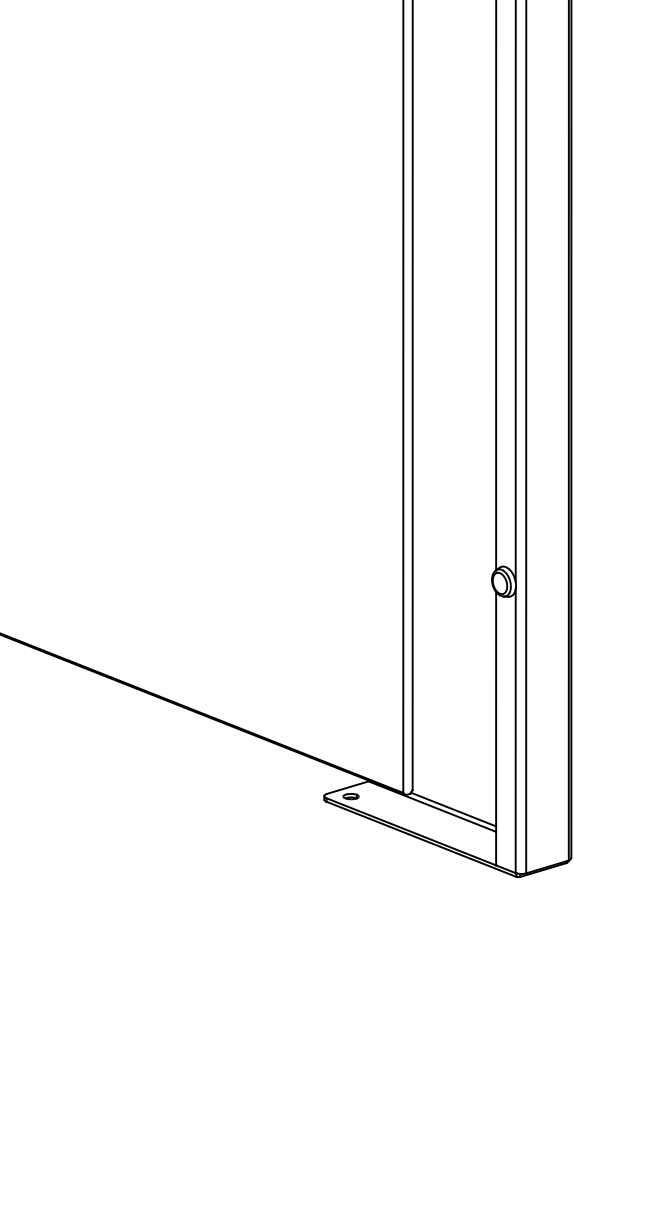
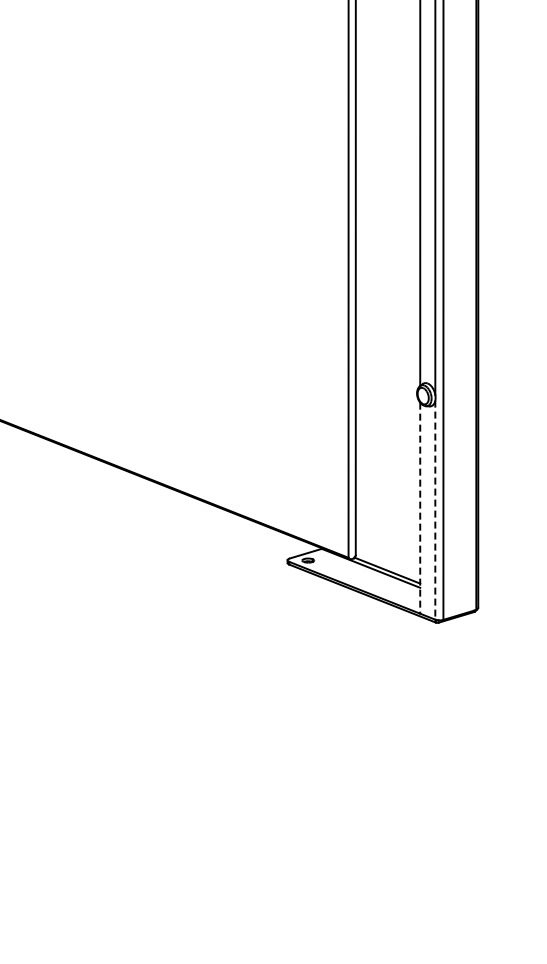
line: (496, 729) -> (420, 508), solid -> dashed
line: (515, 731) -> (435, 510), solid -> dashed

